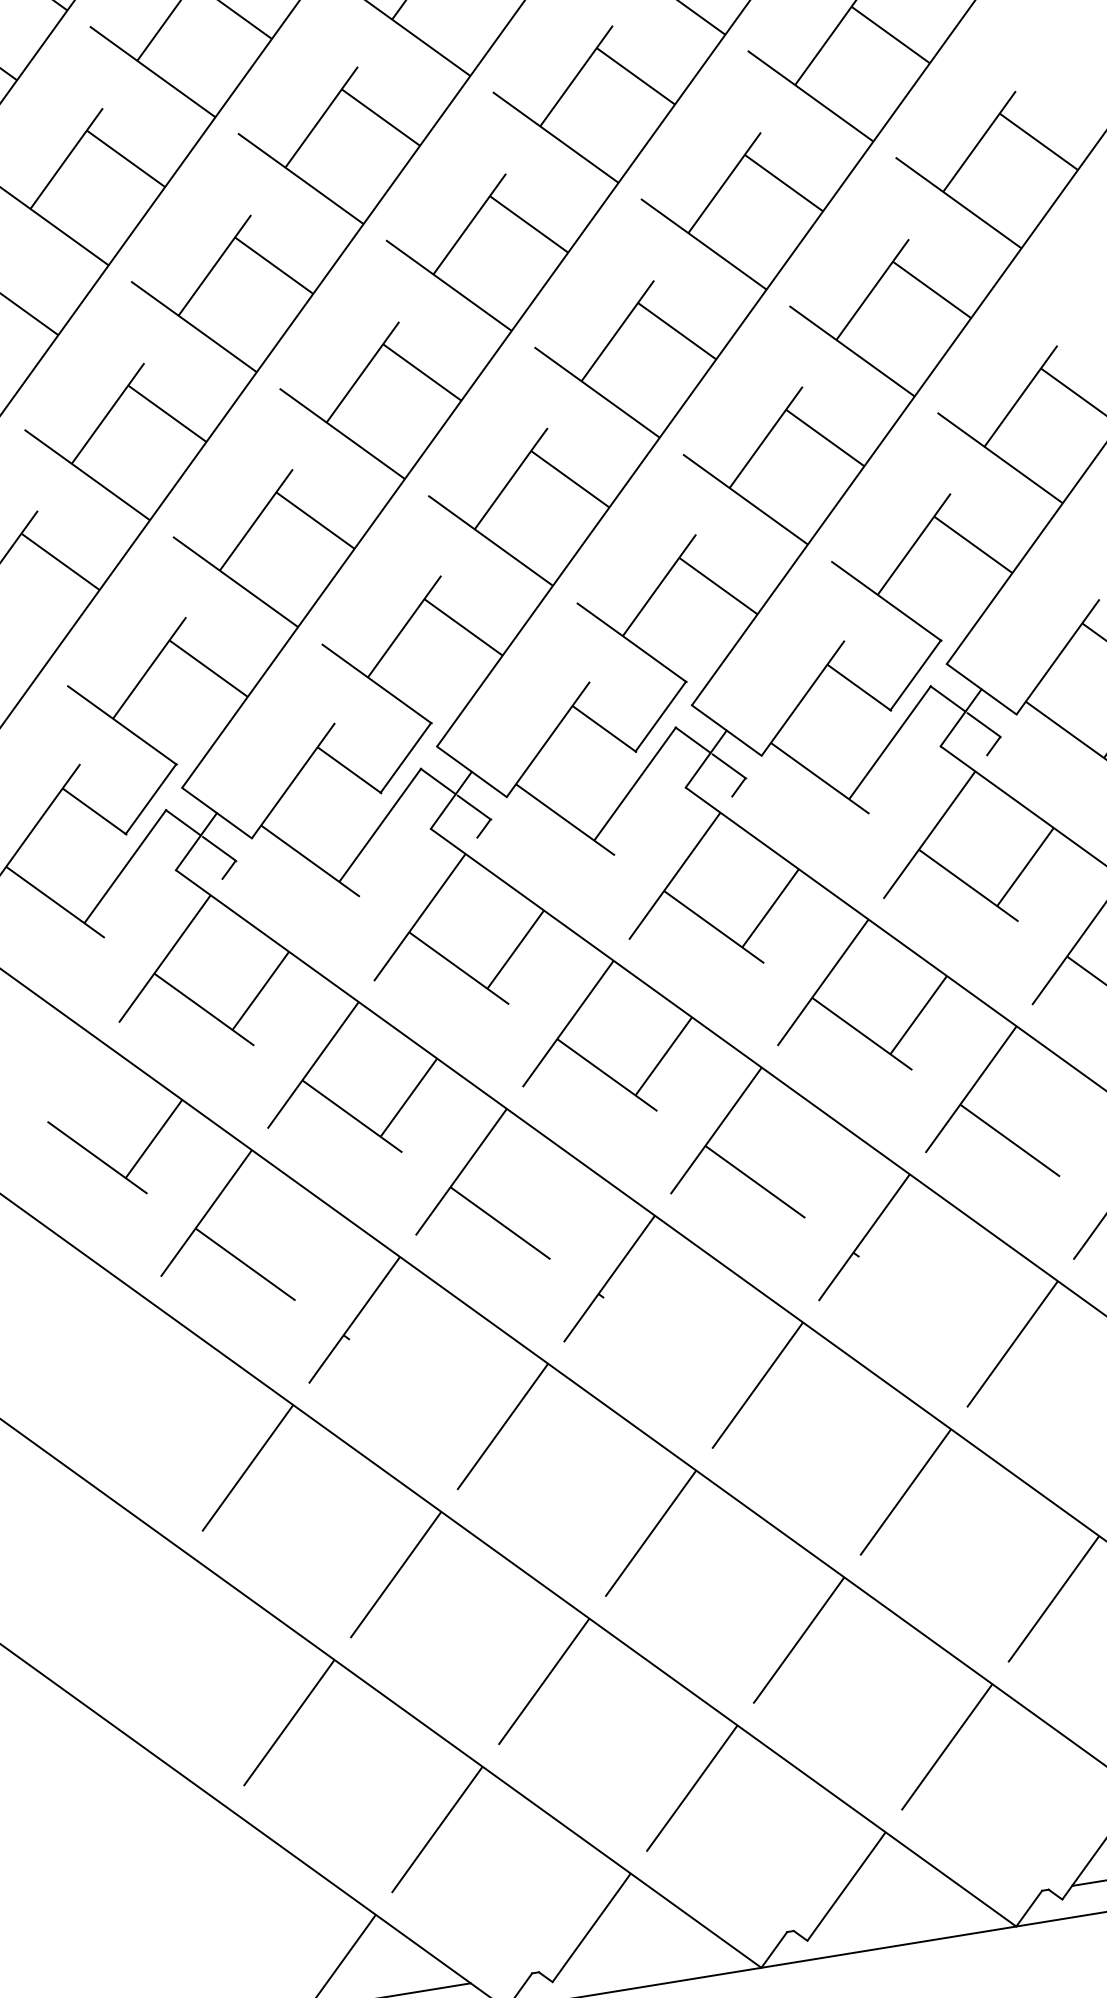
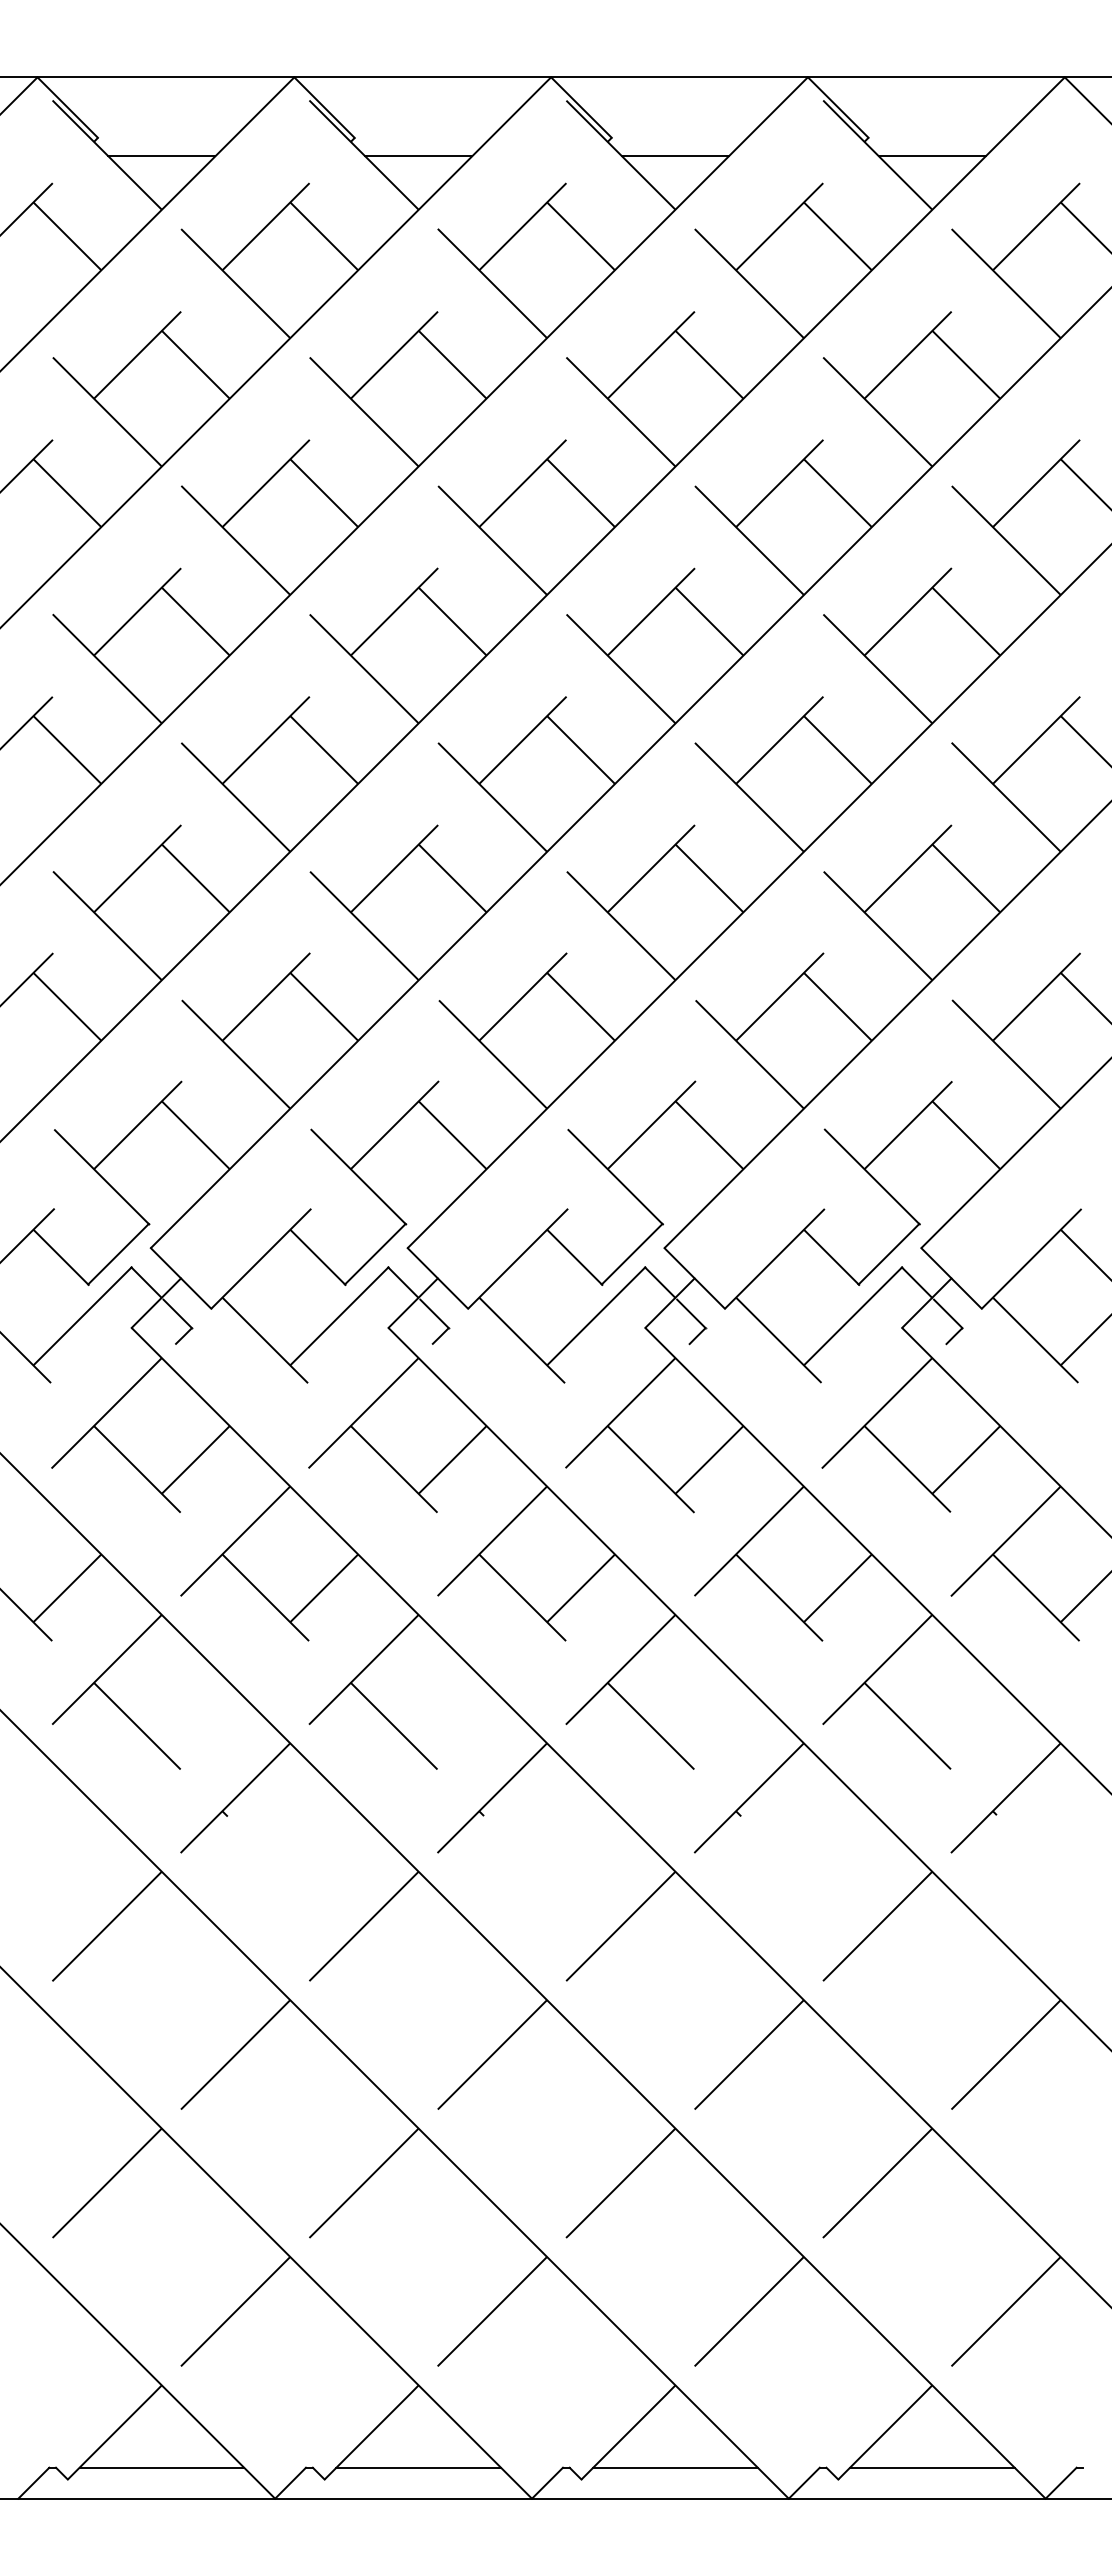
line: (898, 1913) -> (675, 2467), added
line: (643, 1955) -> (418, 2467), added

